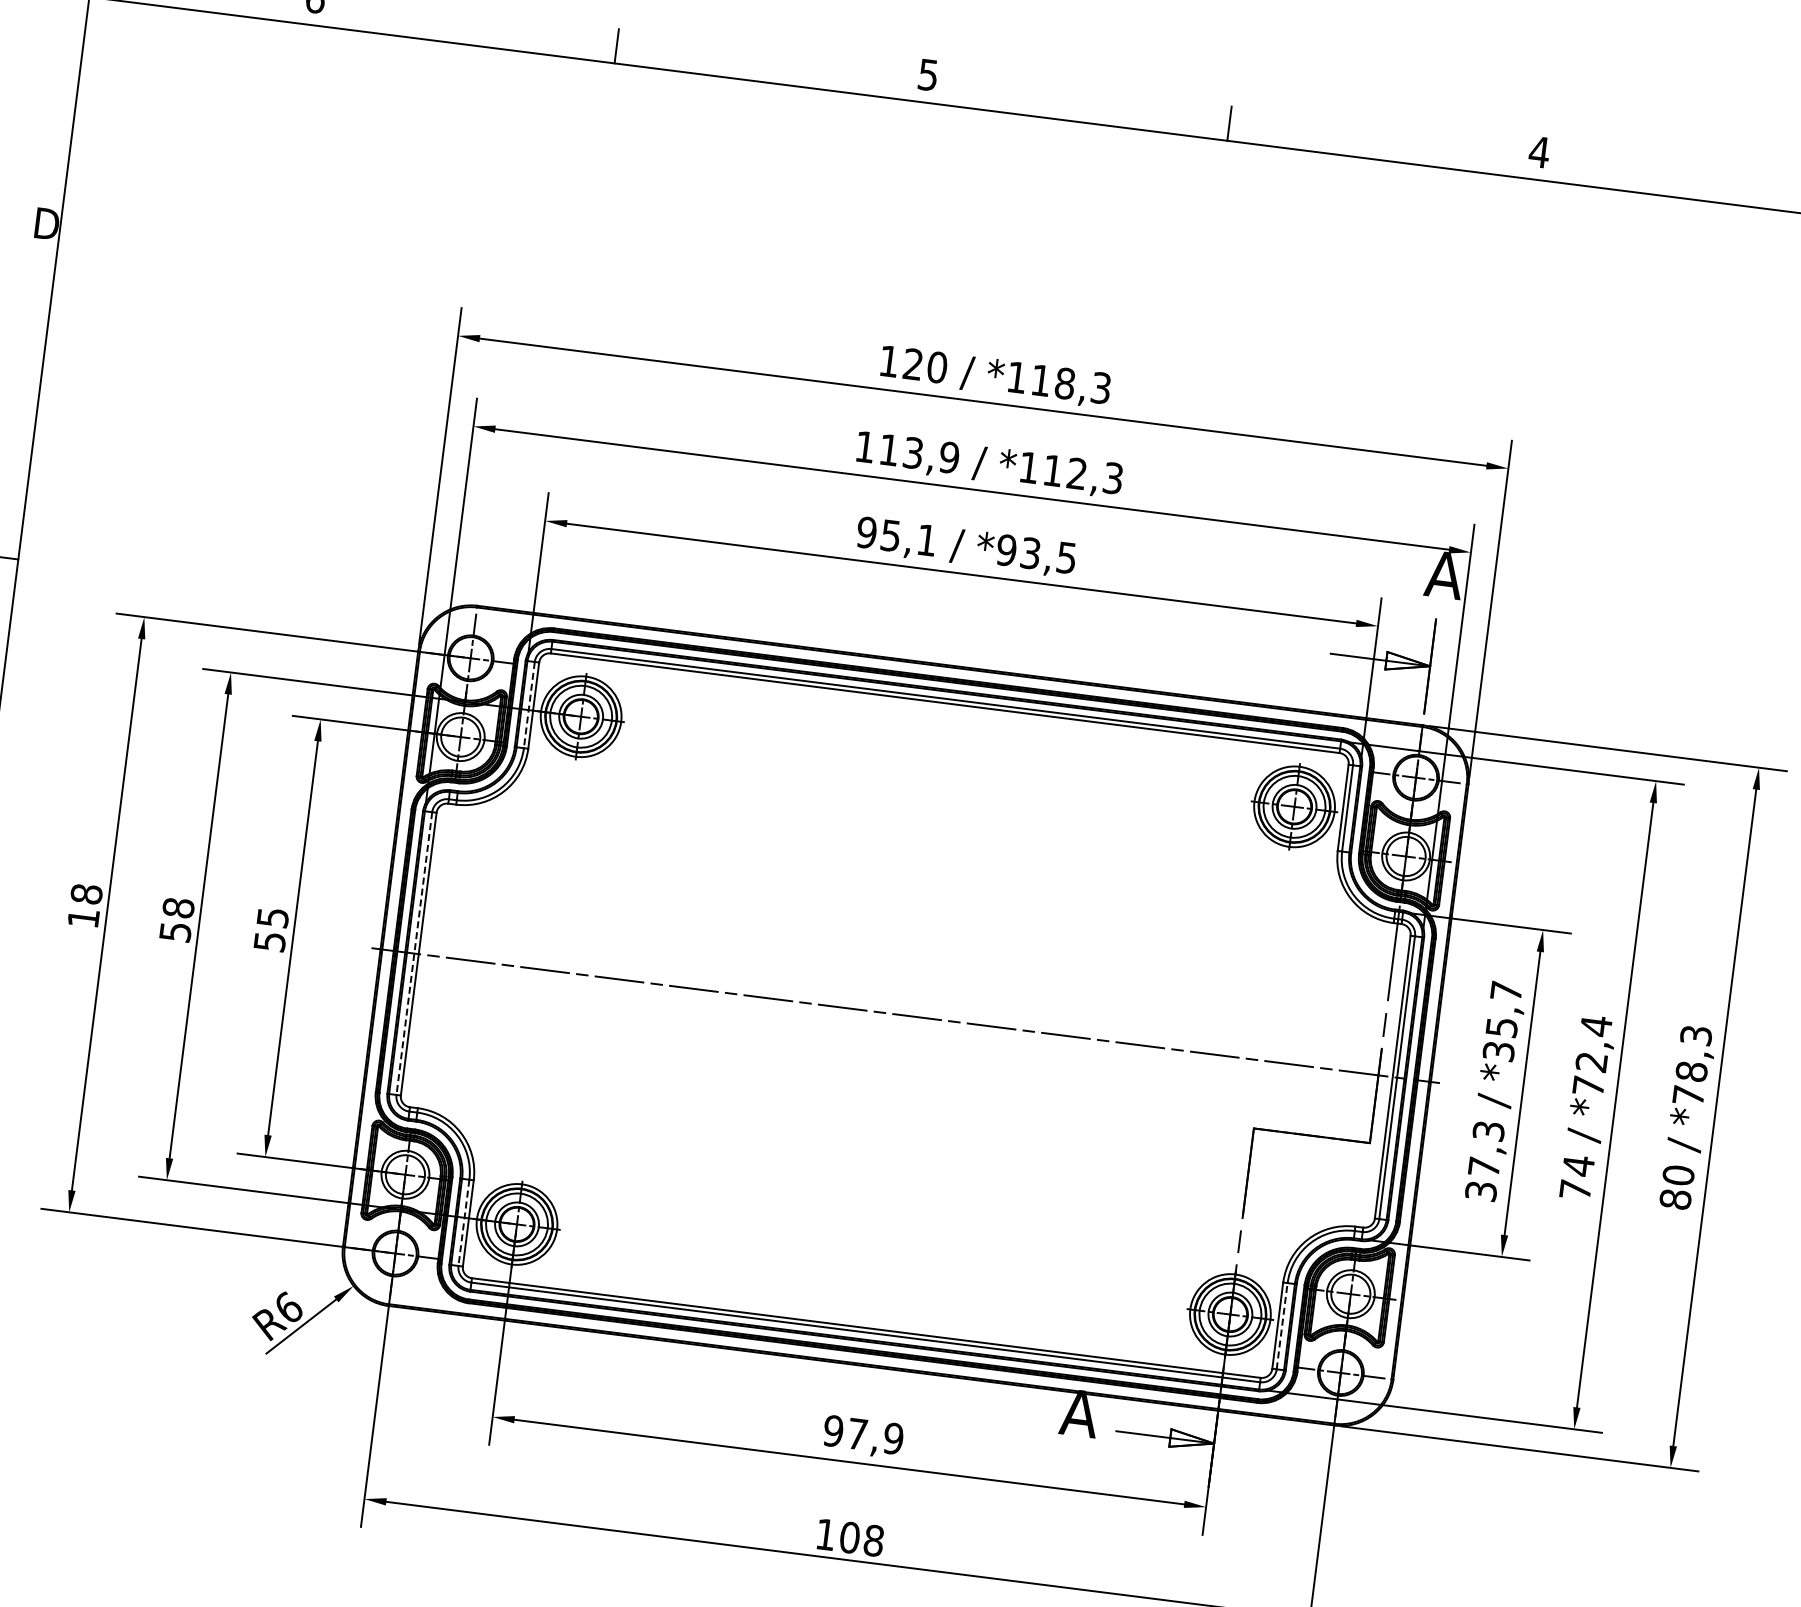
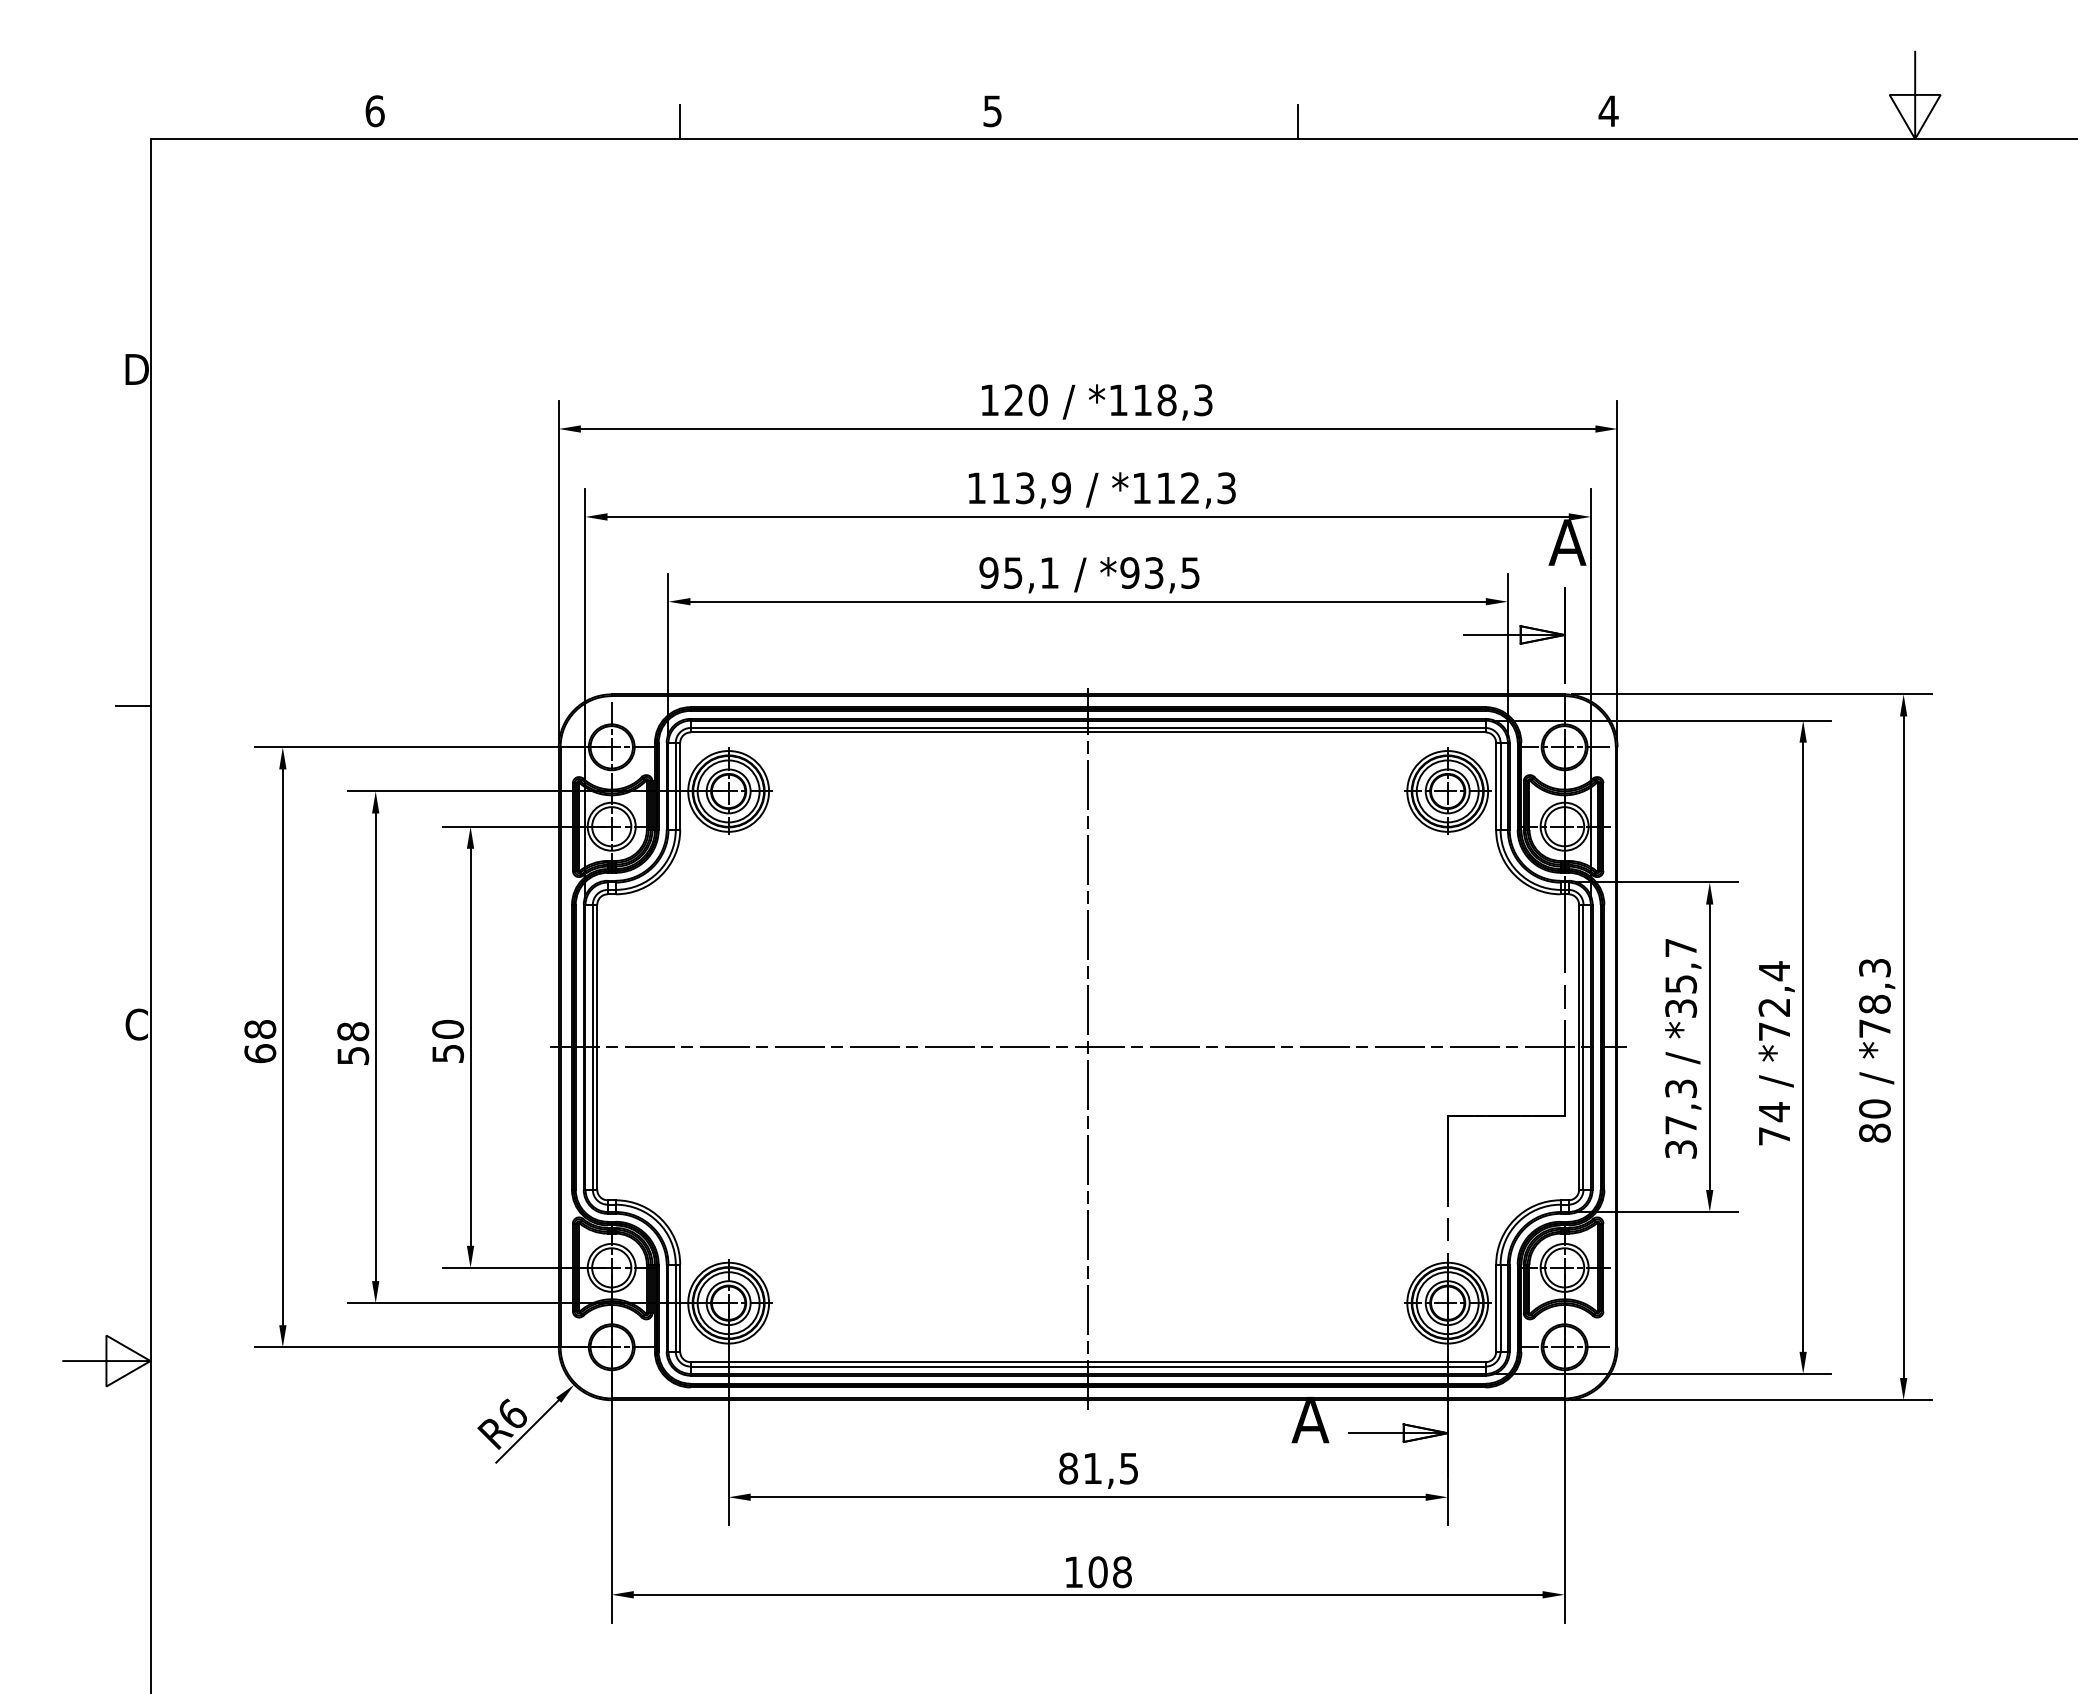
line: (529, 705) -> (675, 786), dashed -> solid
text: (273, 916) -> (448, 1028), 55 -> 50
text: (83, 918) -> (260, 1053), 18 -> 68
line: (413, 953) -> (592, 1047), dashed -> solid
line: (905, 1016) -> (1088, 1048), added
line: (463, 1223) -> (675, 1308), dashed -> solid
line: (1282, 1325) -> (1500, 1307), dashed -> solid
text: (863, 1434) -> (1098, 1468), 97,9 -> 81,5

